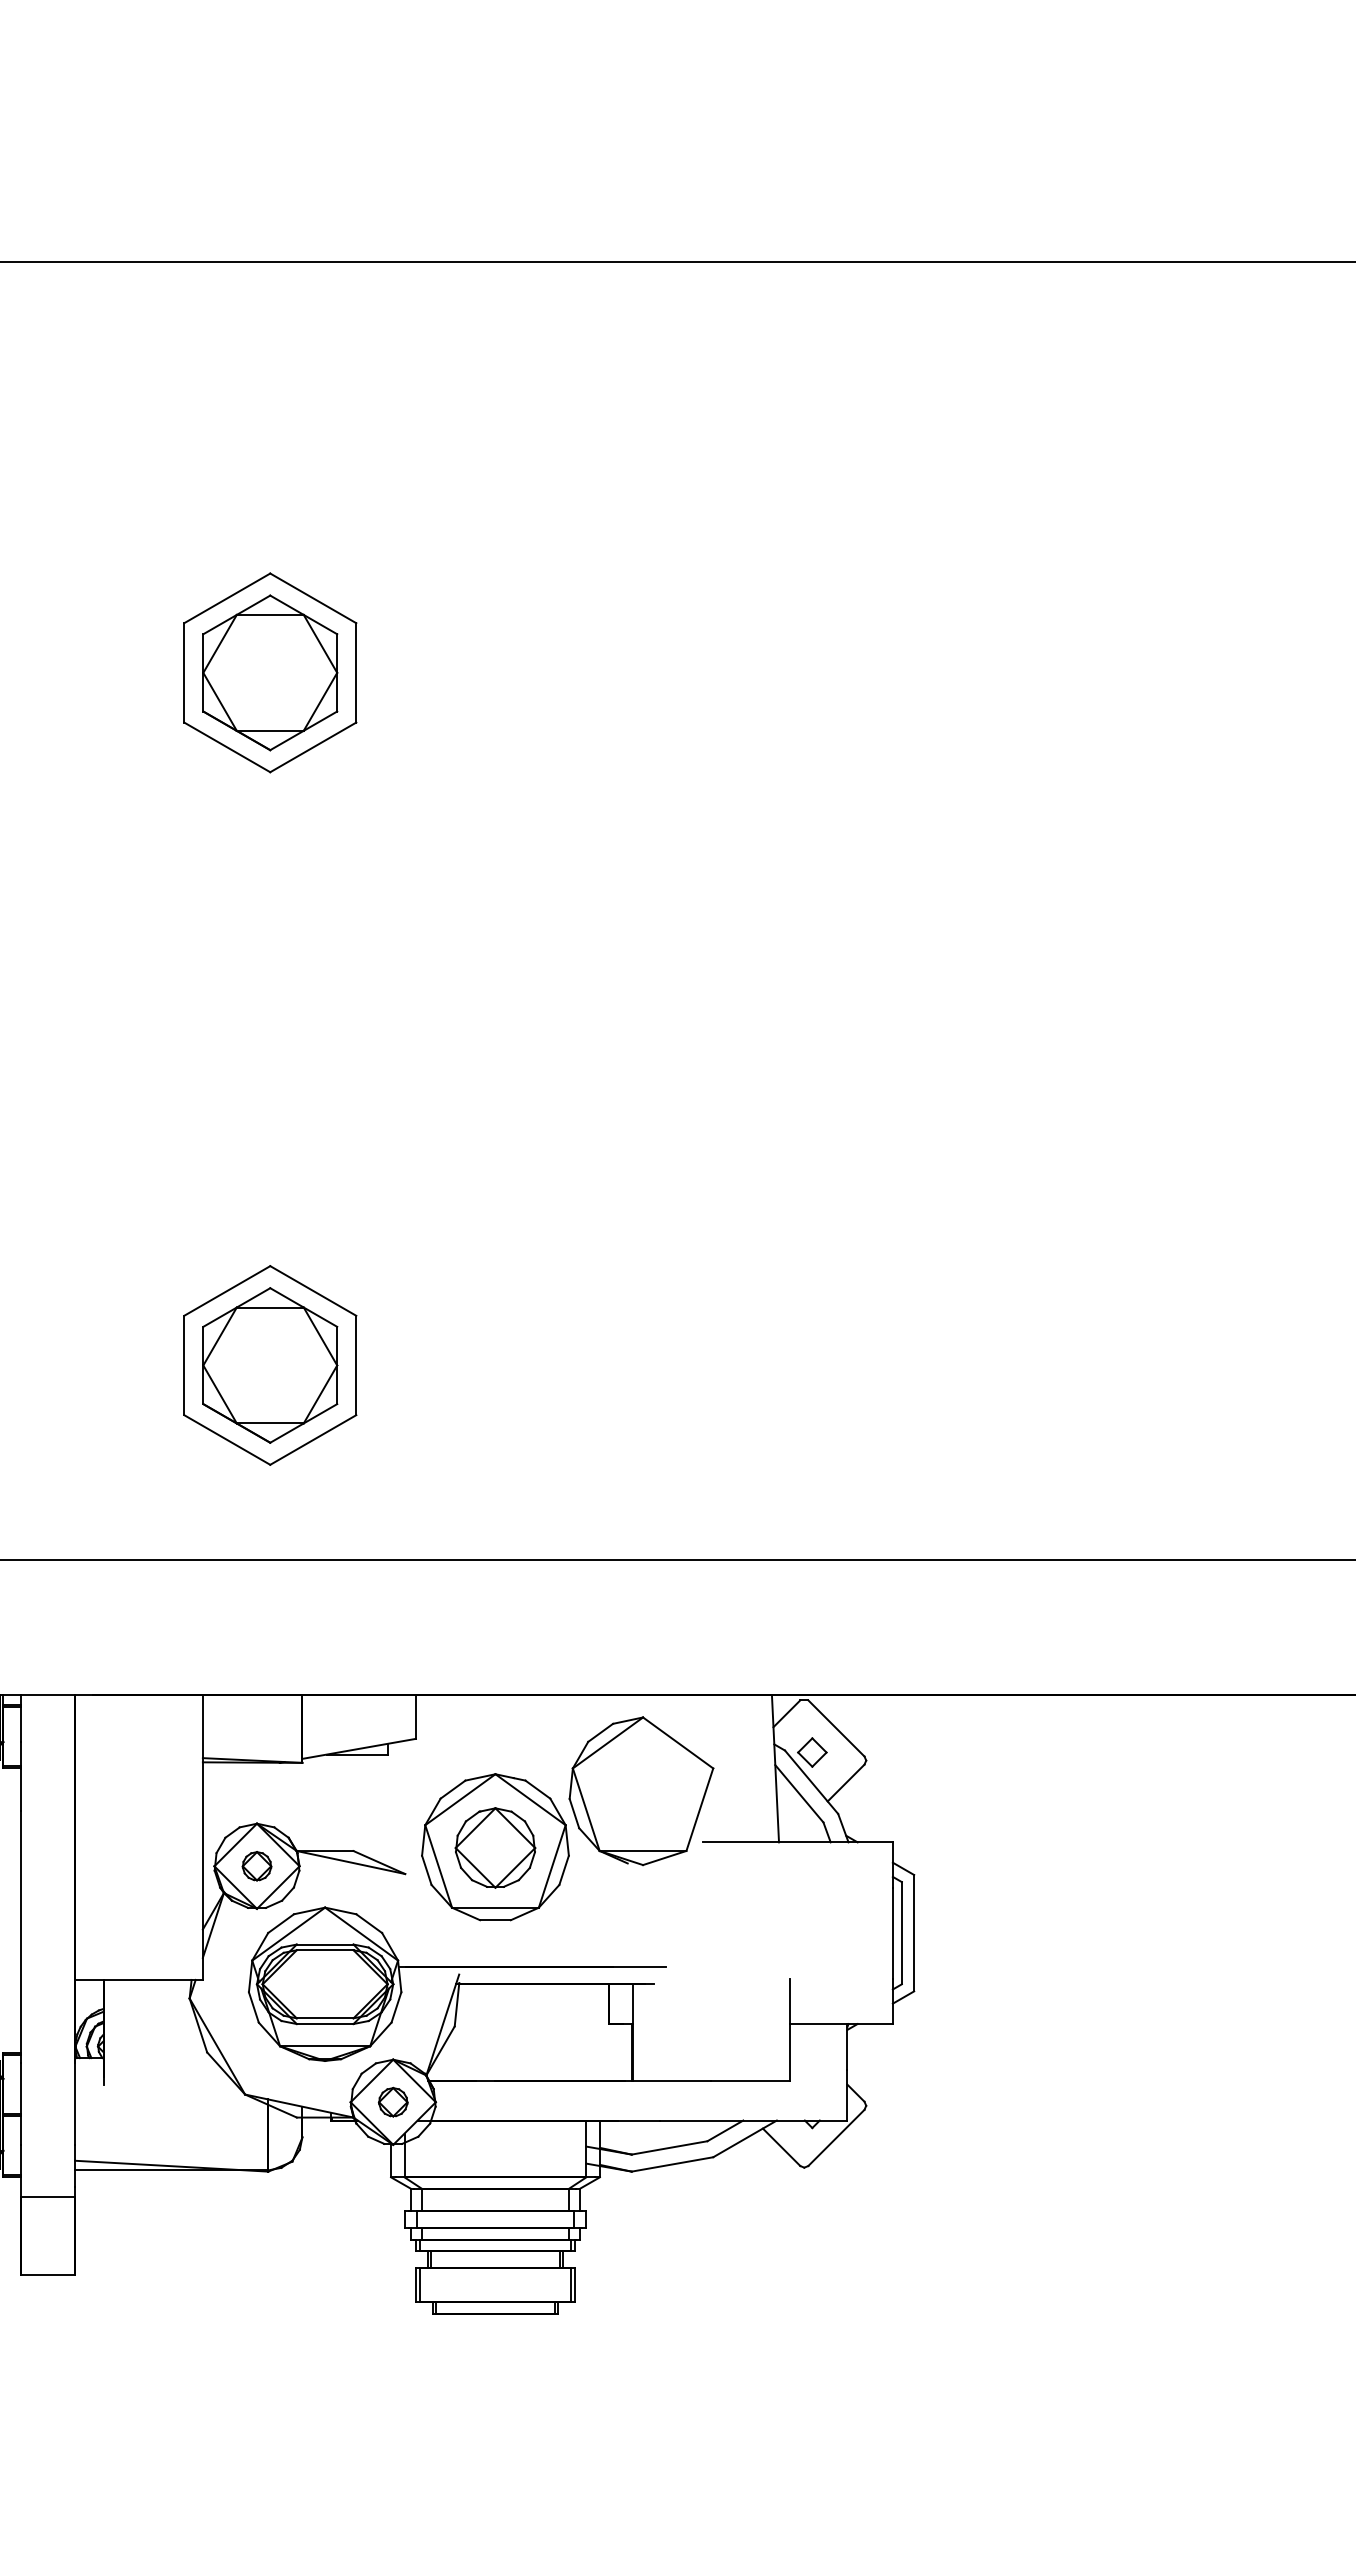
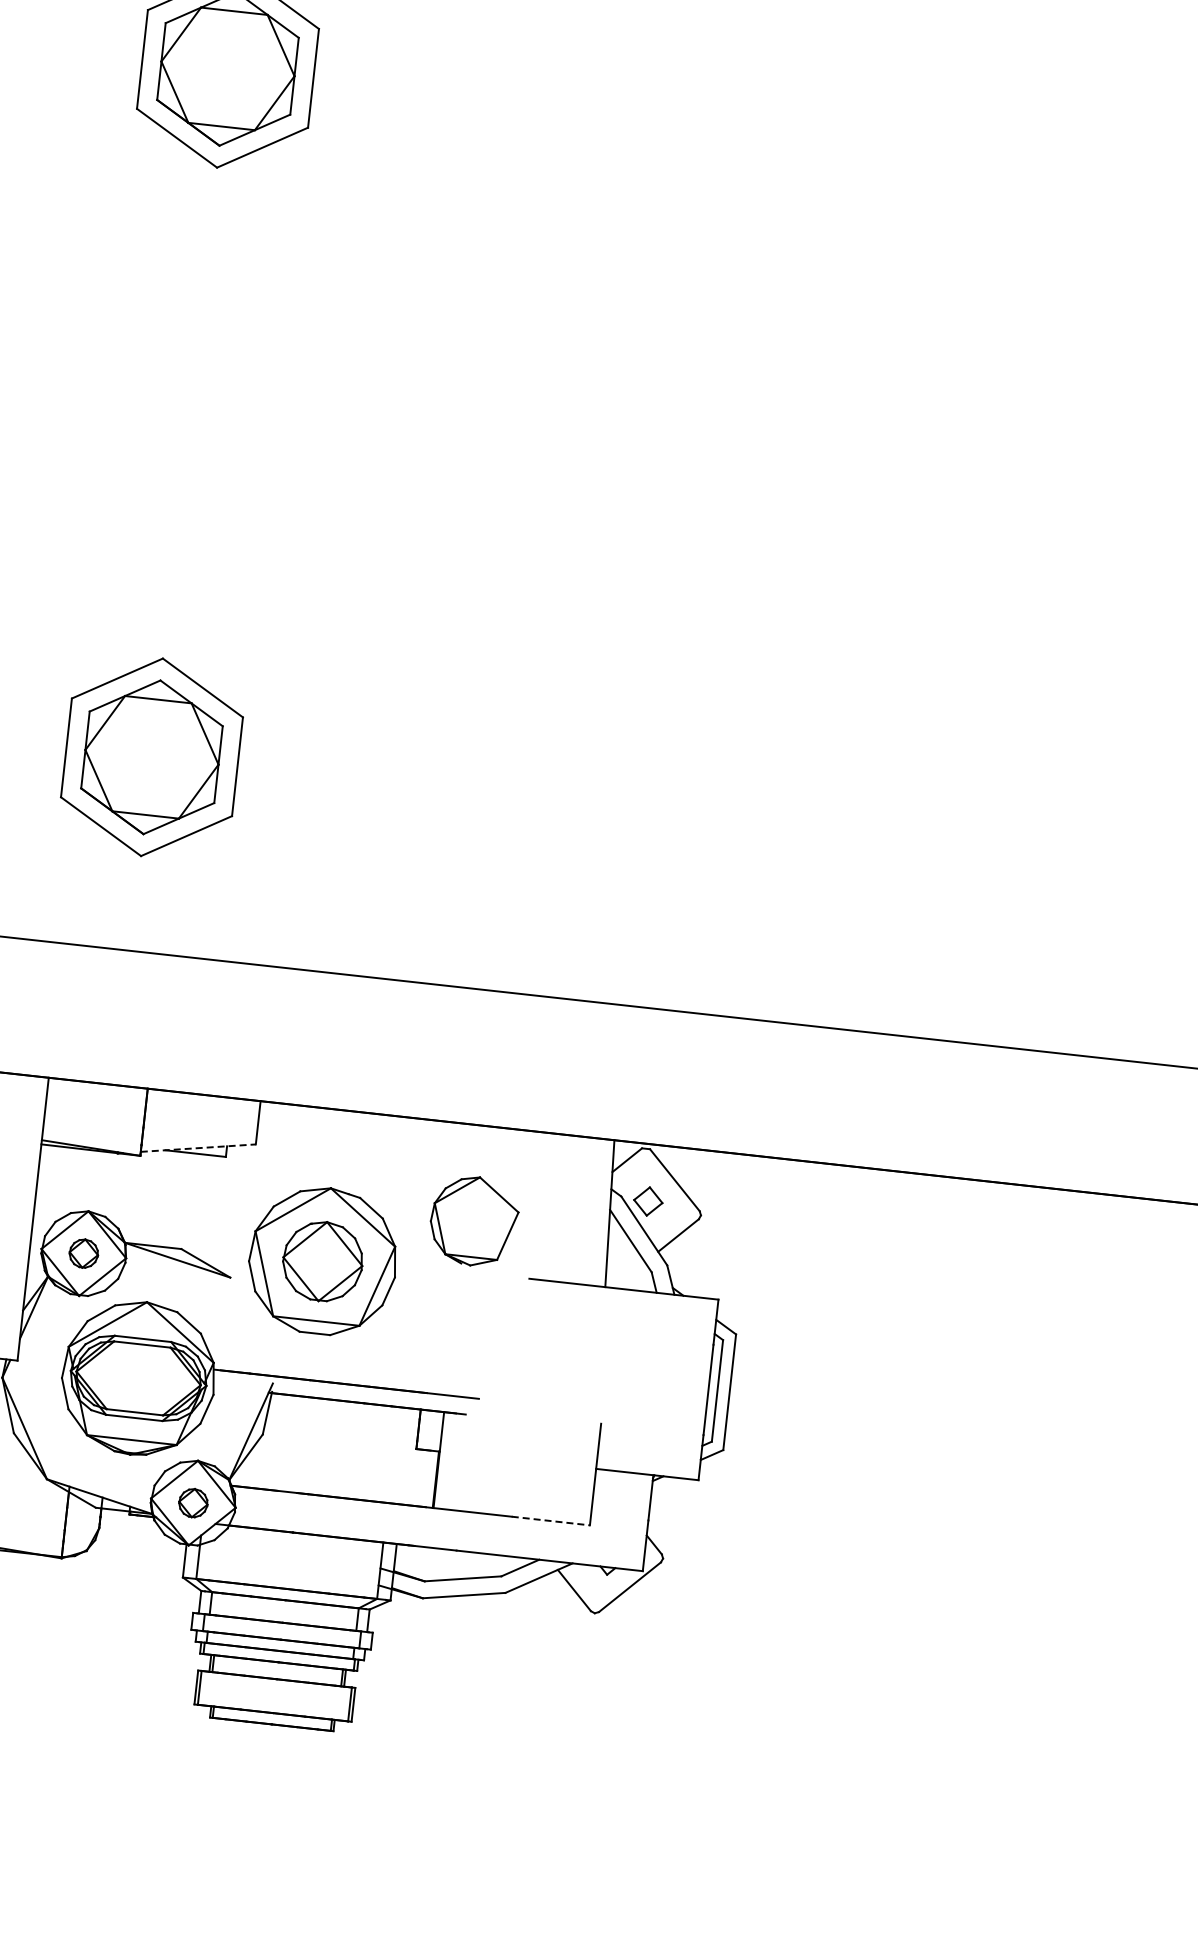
line: (359, 1748) -> (198, 1147), solid -> dashed
part: (641, 1791) -> (474, 1221), size x0.6
line: (751, 2080) -> (551, 1520), solid -> dashed

